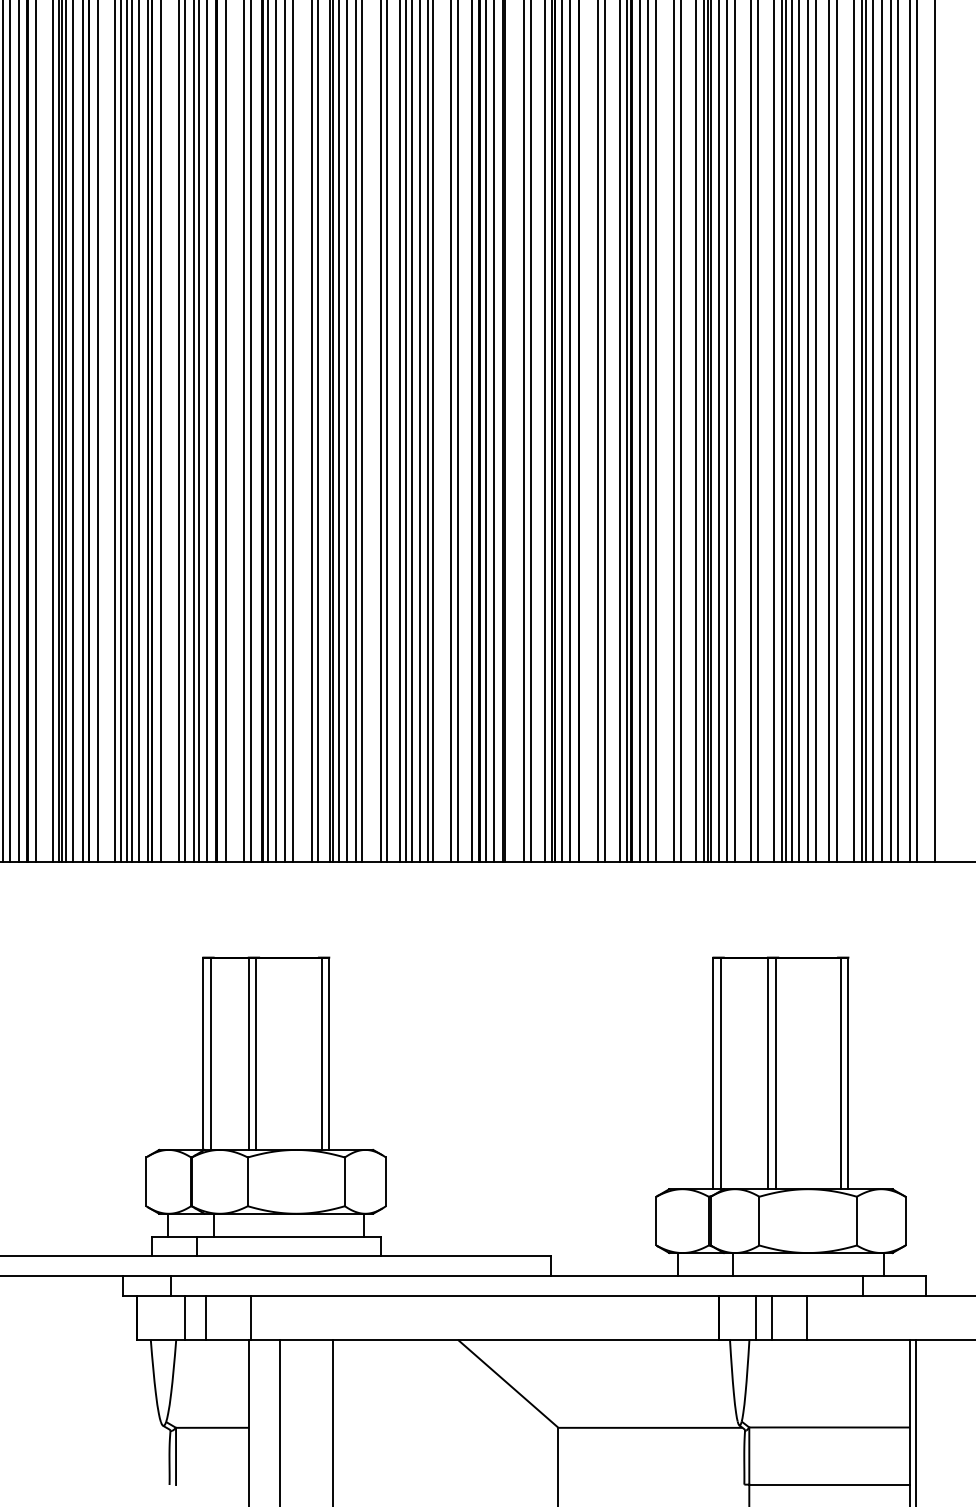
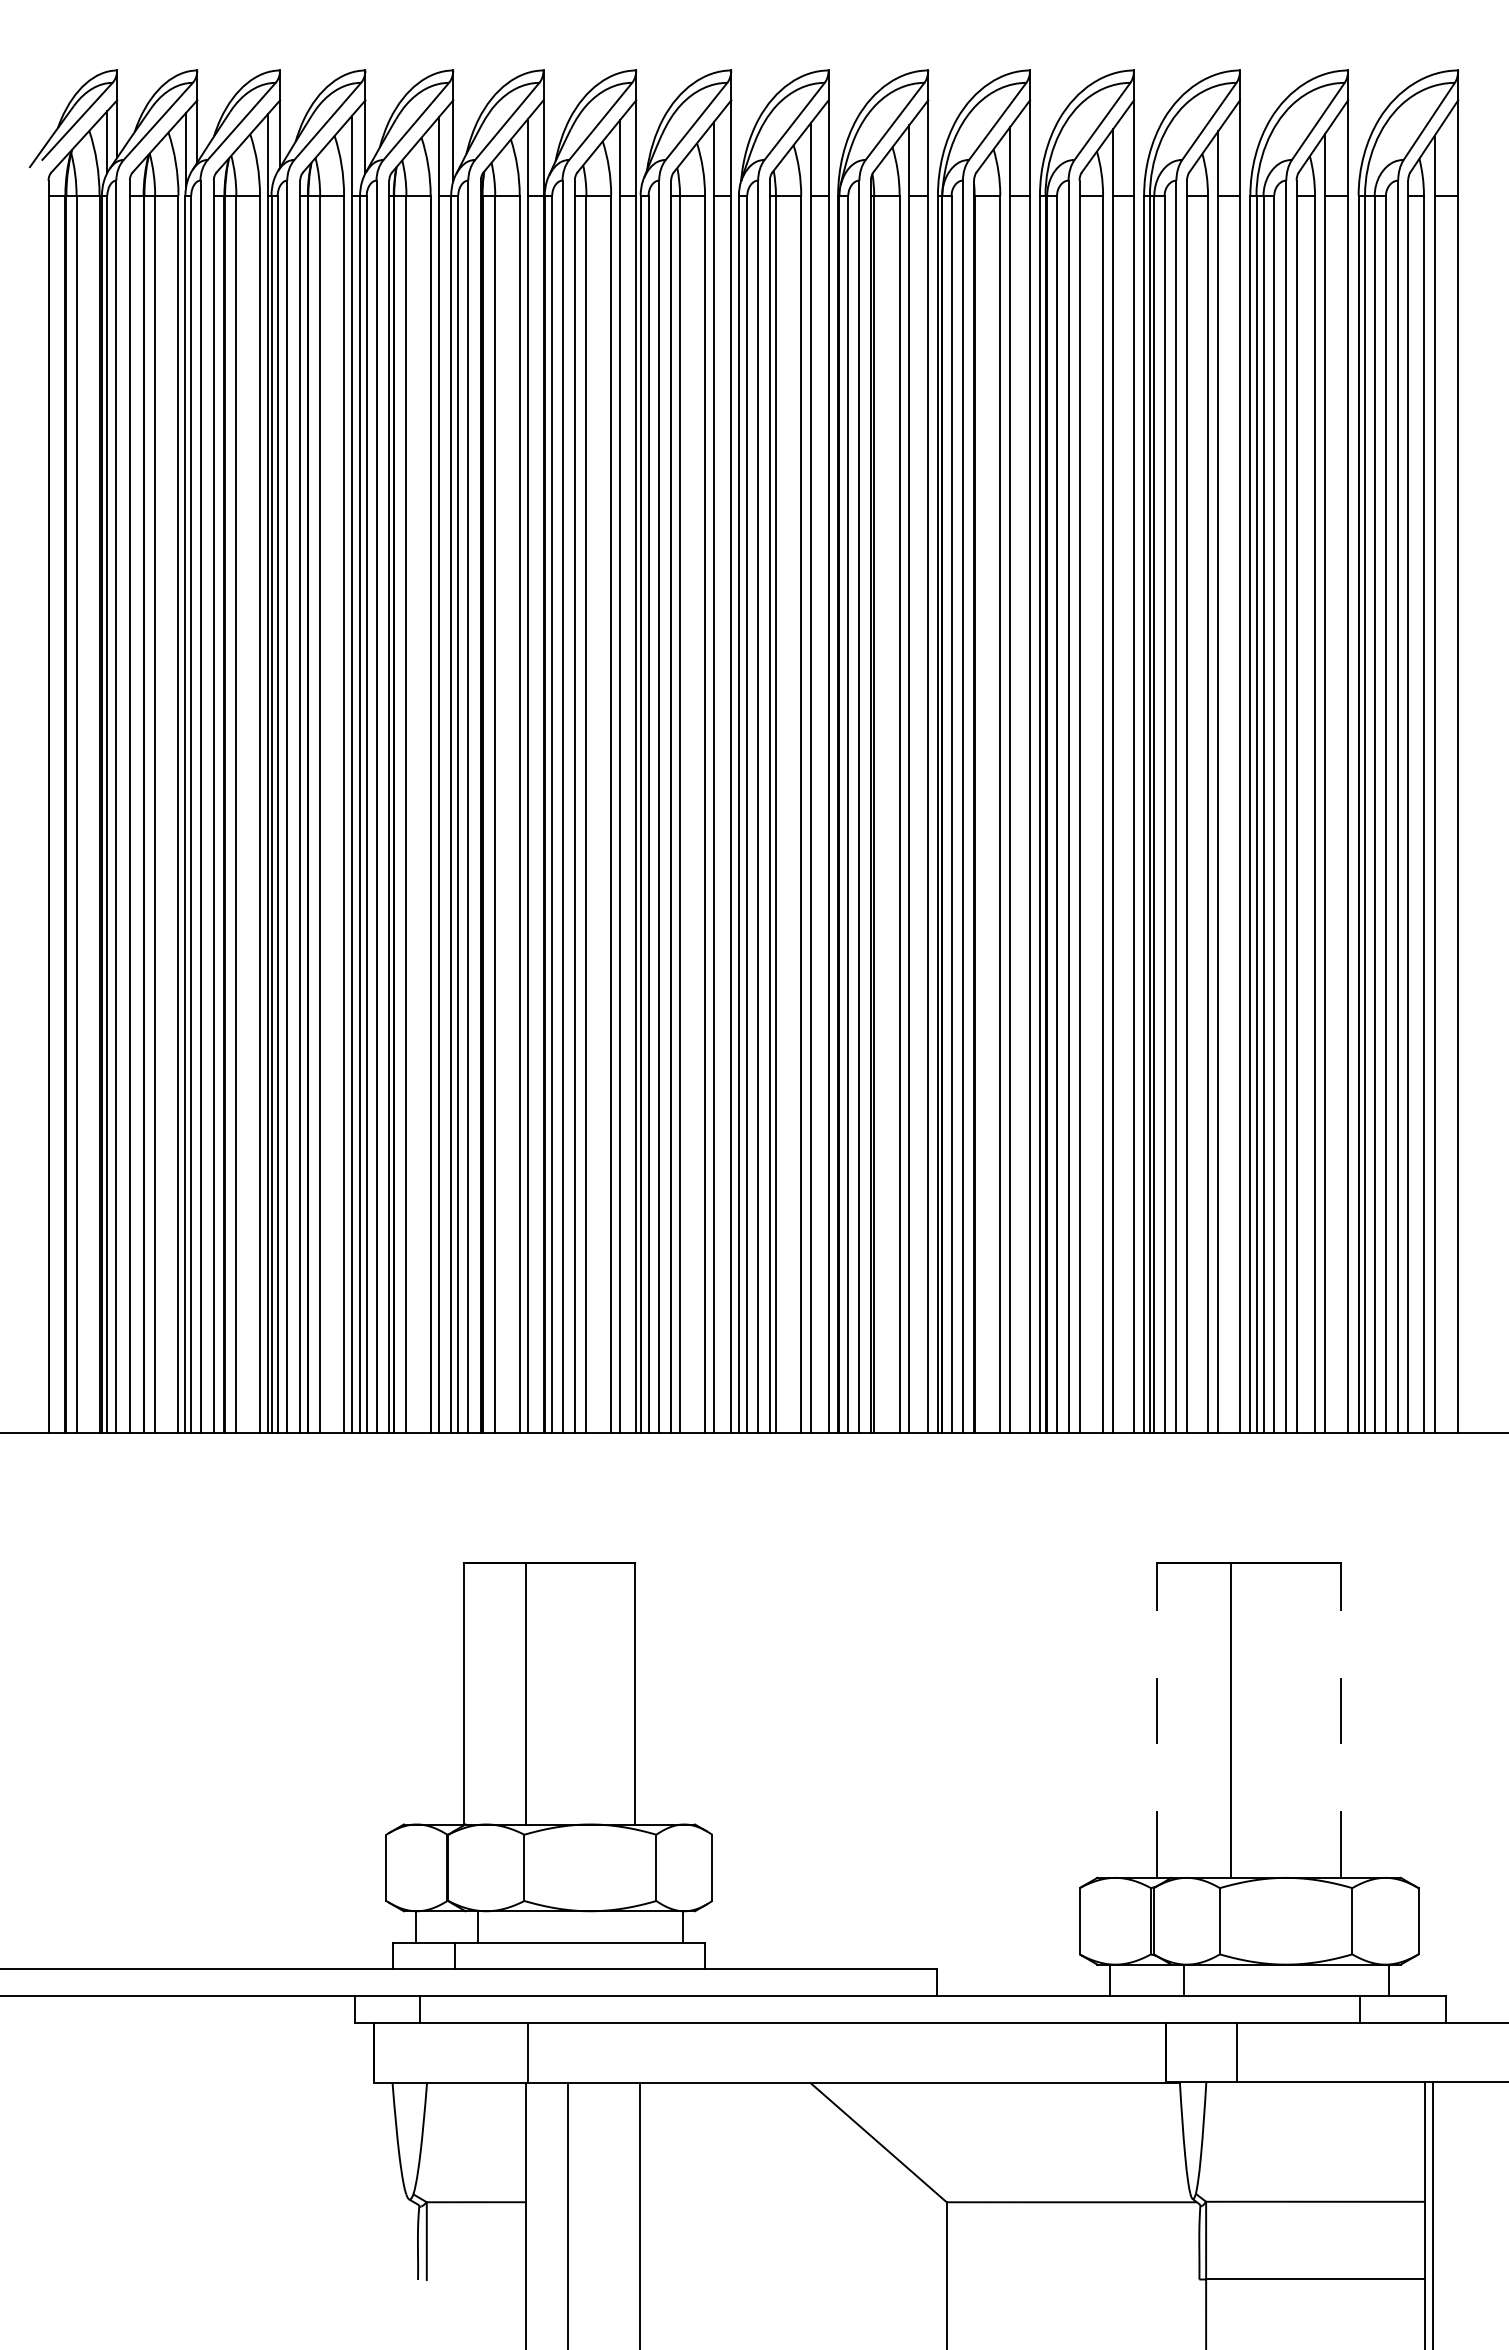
line: (211, 1053) -> (474, 1693), removed
line: (256, 1053) -> (536, 1693), removed
line: (321, 1053) -> (624, 1693), removed
line: (713, 1072) -> (1157, 1719), solid -> dashed
line: (848, 1072) -> (1340, 1719), solid -> dashed
line: (720, 1073) -> (1167, 1720), removed
line: (775, 1073) -> (1241, 1720), removed
line: (840, 1073) -> (1330, 1720), removed
line: (184, 1317) -> (438, 2052), removed
line: (205, 1317) -> (467, 2052), removed
line: (756, 1317) -> (1215, 2052), removed
line: (806, 1317) -> (1284, 2052), removed

